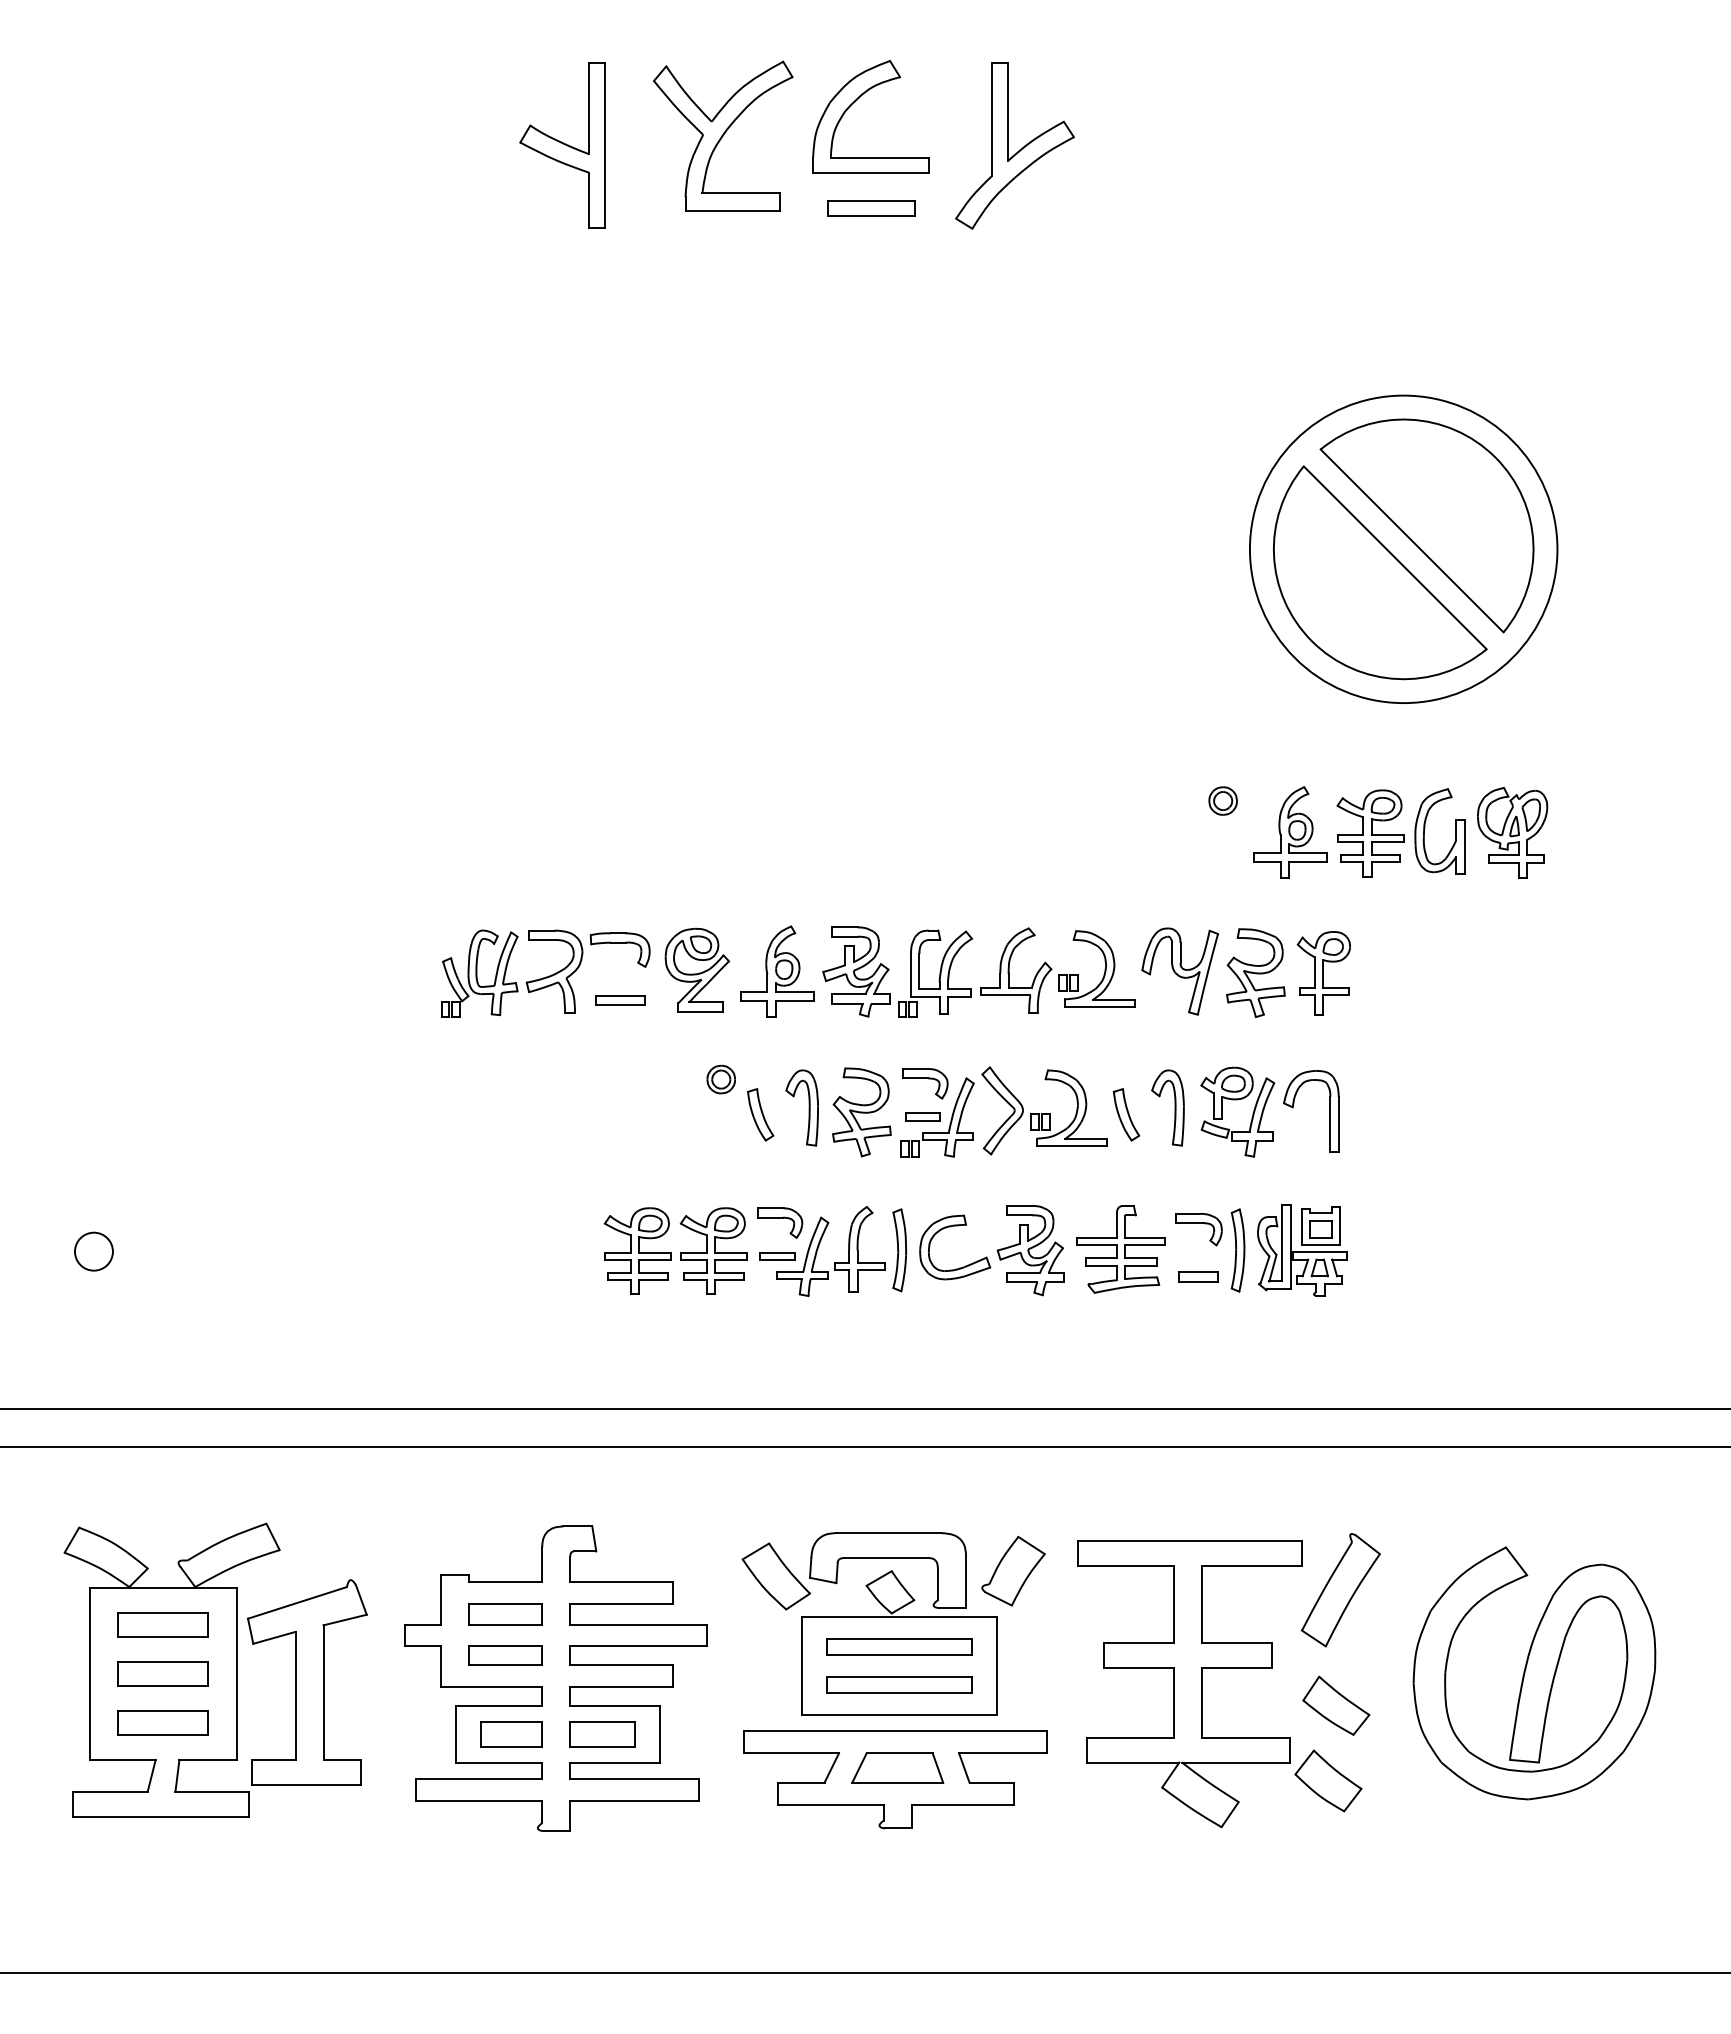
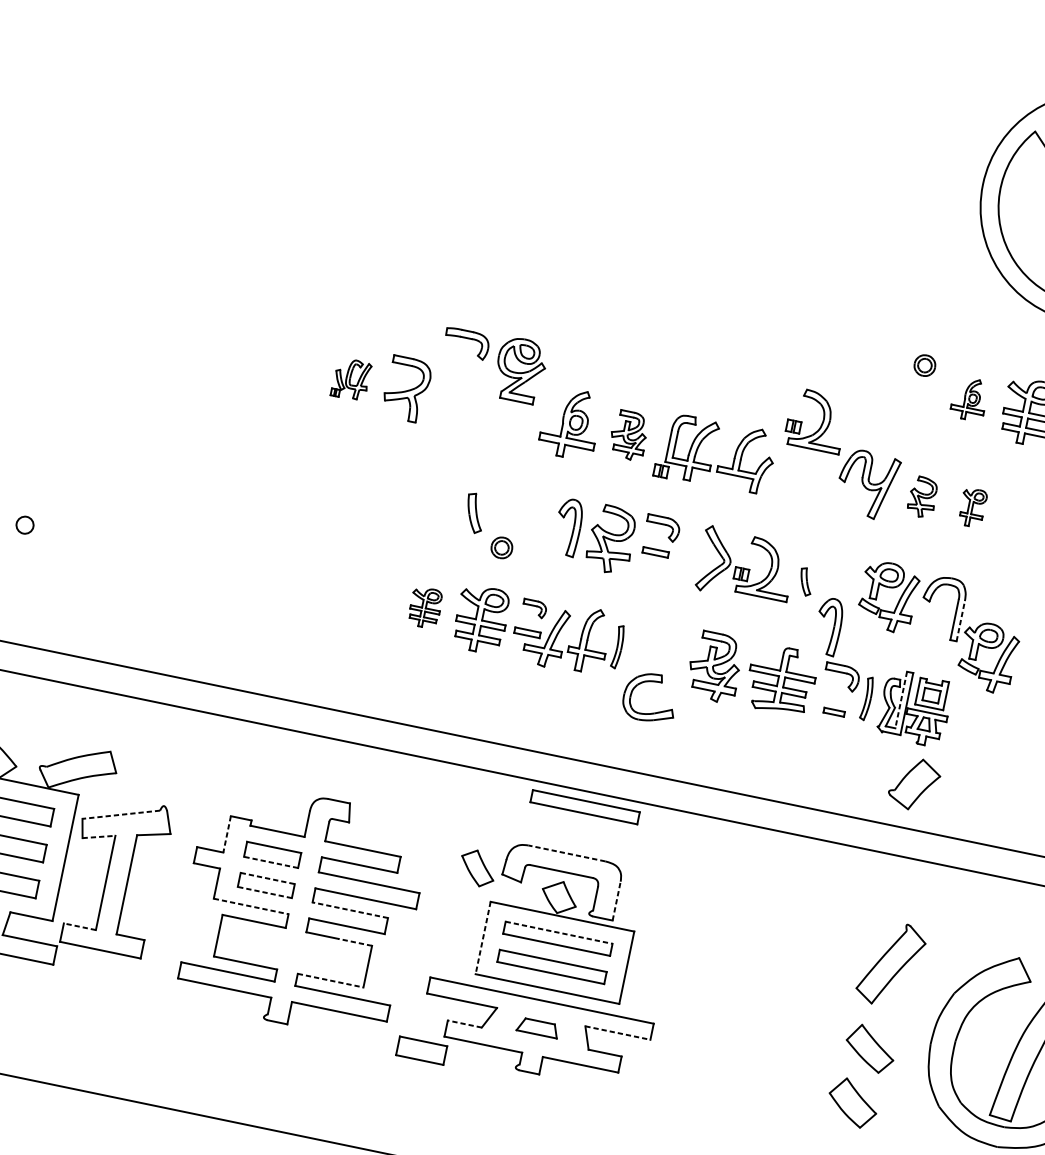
part: (1290, 832) -> (969, 399), size x0.6
part: (619, 949) -> (466, 343), moved
part: (1104, 969) -> (822, 422), moved
part: (697, 970) -> (520, 370), moved
part: (856, 971) -> (629, 435), size x0.7
part: (479, 973) -> (351, 379), size x0.6
part: (1255, 973) -> (922, 497), size x0.6
part: (1323, 973) -> (972, 507), size x0.6
part: (620, 1000) -> (450, 420), removed
part: (720, 1079) -> (501, 547), moved
part: (1174, 1107) -> (833, 627), moved
part: (760, 1114) -> (474, 513), moved
part: (1126, 1114) -> (805, 581), size x0.7
part: (950, 1119) -> (675, 558), removed
line: (1338, 1123) -> (960, 620), solid -> dashed
part: (1383, 1152) -> (989, 648), added
part: (780, 1222) -> (534, 608), size x0.7
line: (1282, 1243) -> (901, 700), solid -> dashed
part: (637, 1250) -> (425, 607), size x0.6
part: (899, 1250) -> (618, 647), size x0.7
part: (1237, 1250) -> (866, 698), size x0.7
circle: (93, 1251) -> (24, 525), size x0.6
part: (962, 1266) -> (652, 712), moved
part: (1198, 1276) -> (834, 711), size x0.7
part: (899, 1467) -> (585, 806), added
line: (887, 1533) -> (566, 853), solid -> dashed
part: (1013, 1570) -> (914, 783), moved
part: (775, 1576) -> (477, 868), size x0.7
line: (966, 1581) -> (617, 900), solid -> dashed
line: (440, 1599) -> (227, 834), solid -> dashed
line: (297, 1602) -> (121, 814), solid -> dashed
line: (505, 1624) -> (271, 862), solid -> dashed
line: (274, 1637) -> (99, 836), solid -> dashed
line: (899, 1638) -> (559, 932), solid -> dashed
line: (505, 1646) -> (267, 878), solid -> dashed
line: (505, 1665) -> (264, 892), solid -> dashed
line: (621, 1665) -> (350, 910), solid -> dashed
line: (802, 1666) -> (483, 938), solid -> dashed
part: (1189, 1684) -> (765, 1010), removed
line: (491, 1687) -> (251, 906), solid -> dashed
line: (635, 1706) -> (354, 942), solid -> dashed
part: (511, 1734) -> (258, 944), removed
part: (602, 1734) -> (421, 1050), moved
line: (1003, 1753) -> (618, 1033), solid -> dashed
line: (273, 1759) -> (79, 926), solid -> dashed
line: (614, 1762) -> (330, 980), solid -> dashed
part: (897, 1767) -> (537, 1027), size x0.6
line: (800, 1782) -> (464, 1023), solid -> dashed

